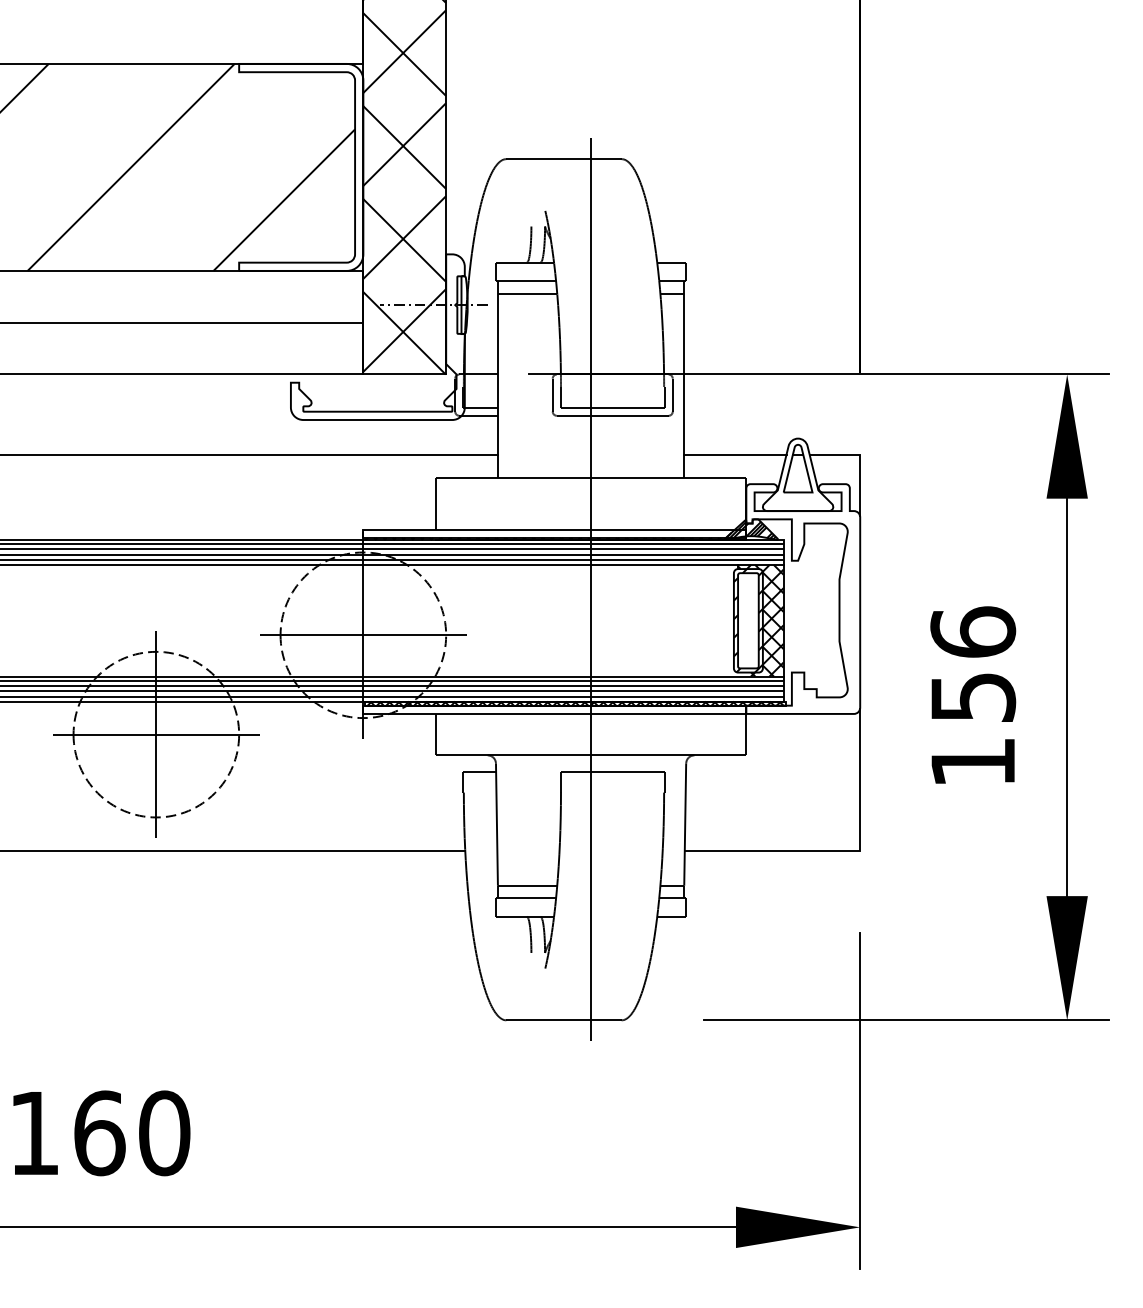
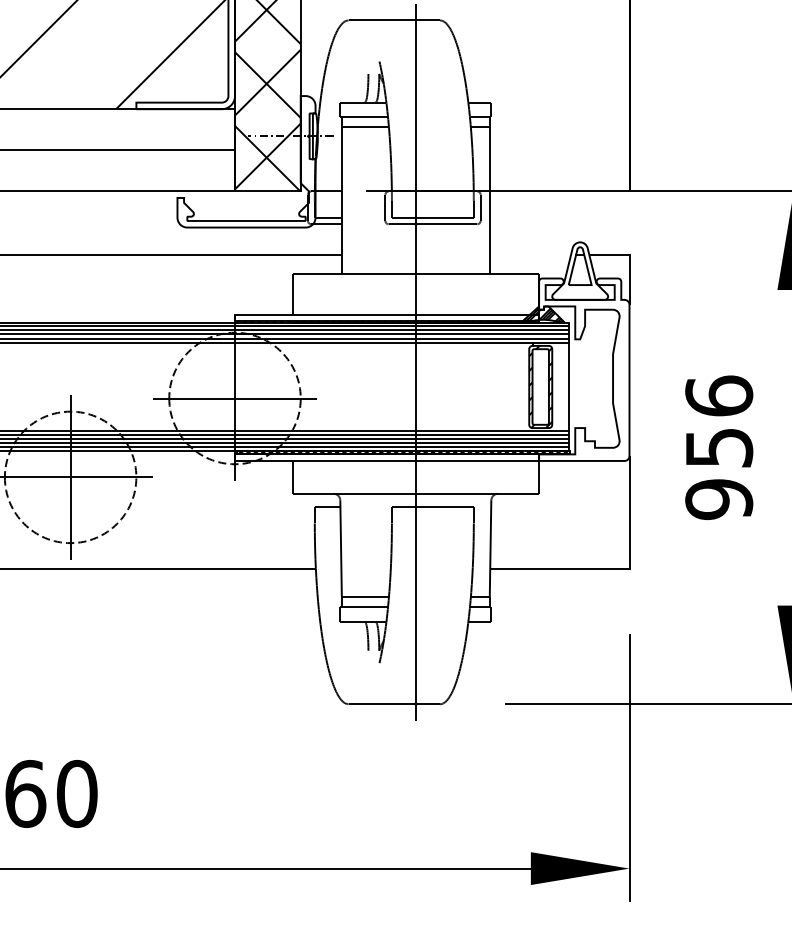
line: (735, 454) -> (530, 254), removed
hatch: (760, 620) -> (550, 386), removed
text: (973, 762) -> (719, 499), 156 -> 956

